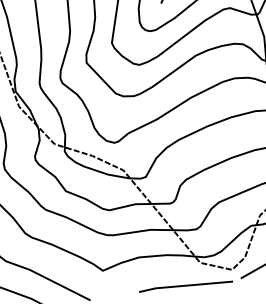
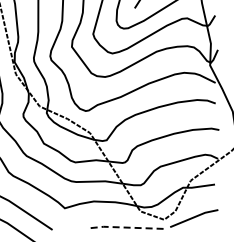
line: (184, 285) -> (126, 227), solid -> dashed

